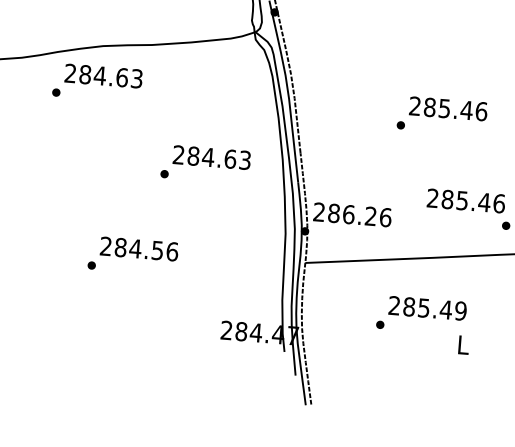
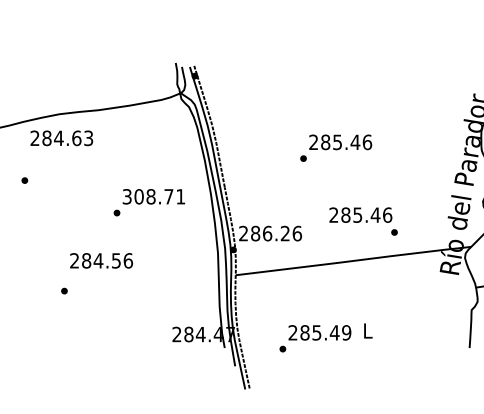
part: (55, 92) -> (24, 180), moved
text: (211, 157) -> (153, 196), 284.63 -> 308.71
text: (139, 248) -> (101, 260), moved
text: (421, 314) -> (315, 338), moved

